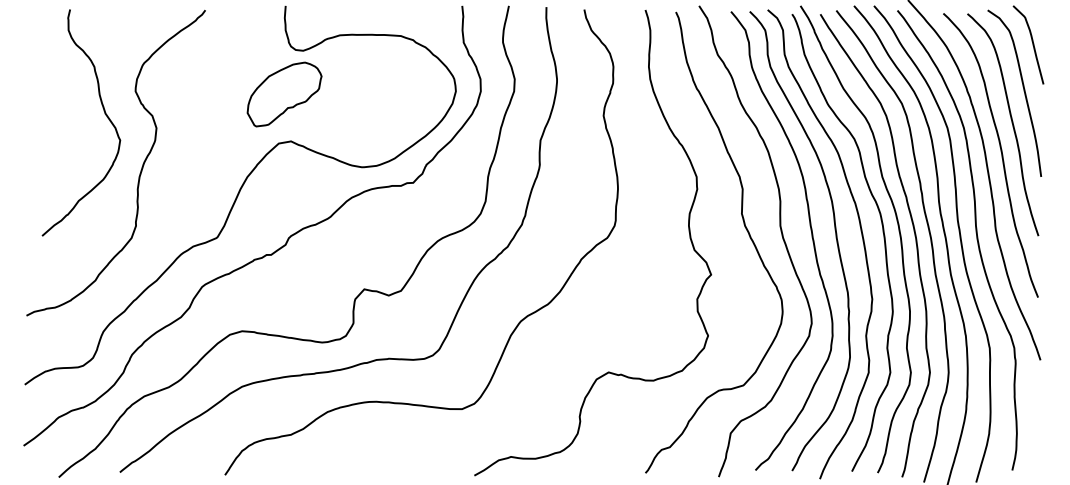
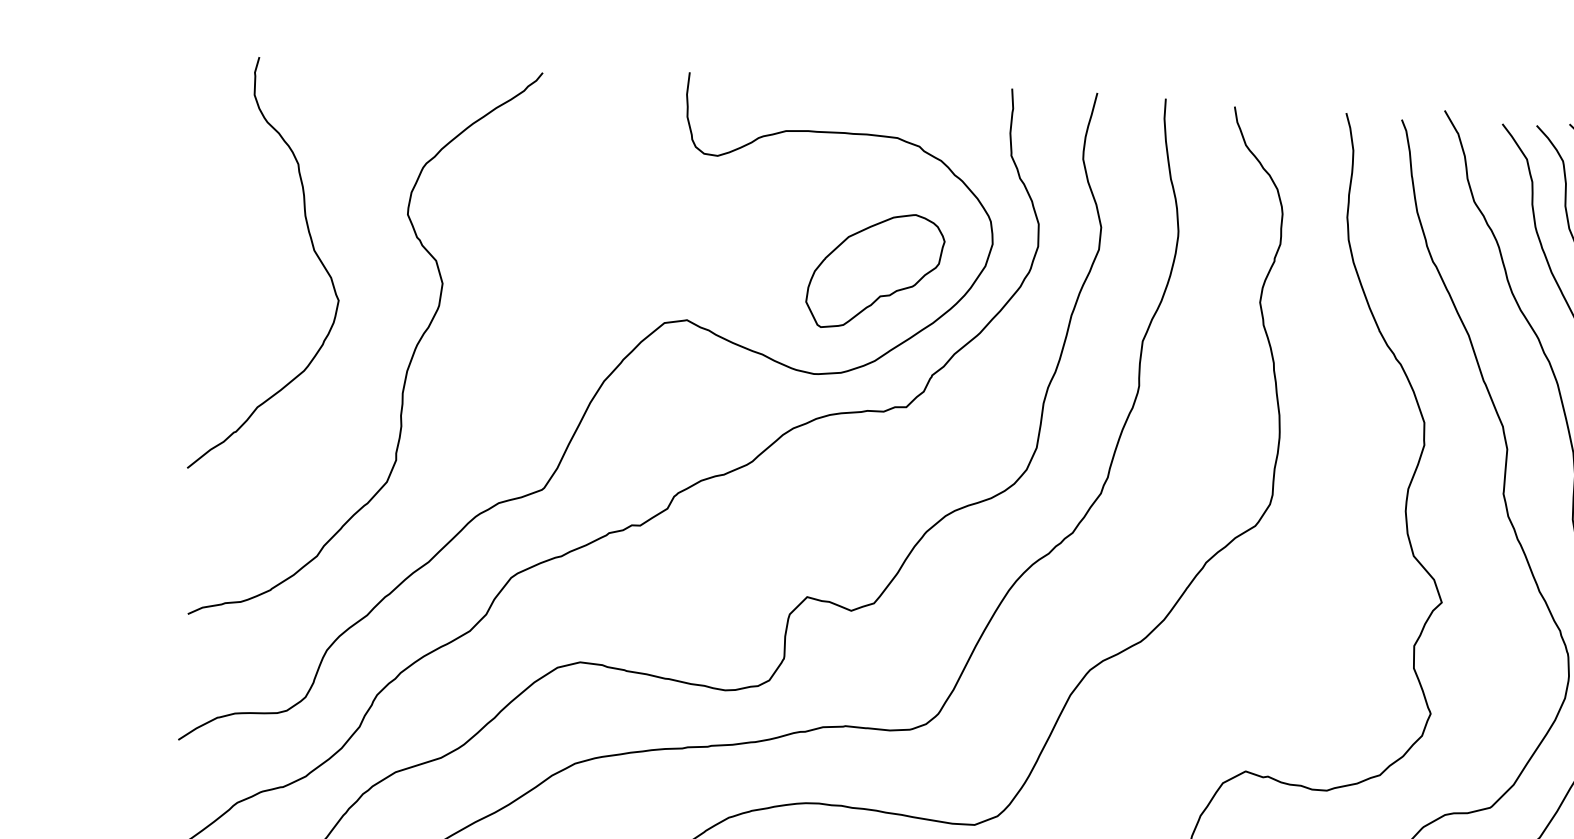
part: (284, 94) -> (875, 271), moved
curve: (103, 111) -> (310, 246), moved

